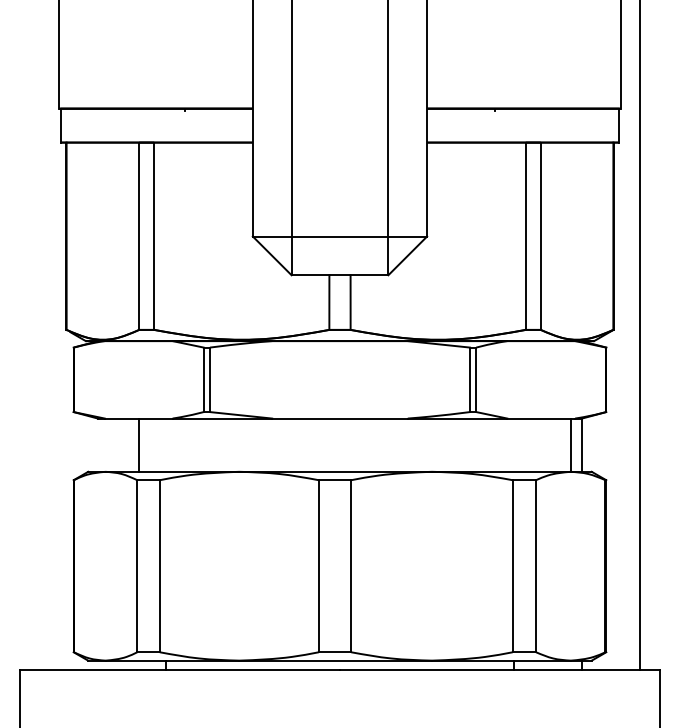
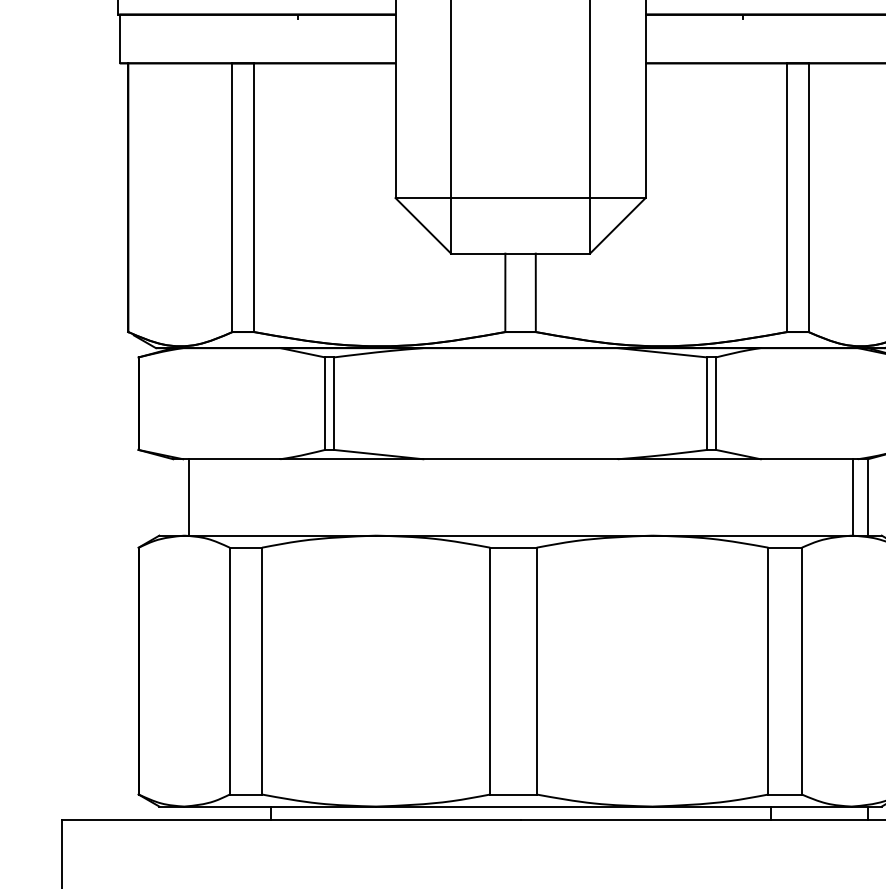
line: (138, 444) -> (188, 496), moved

